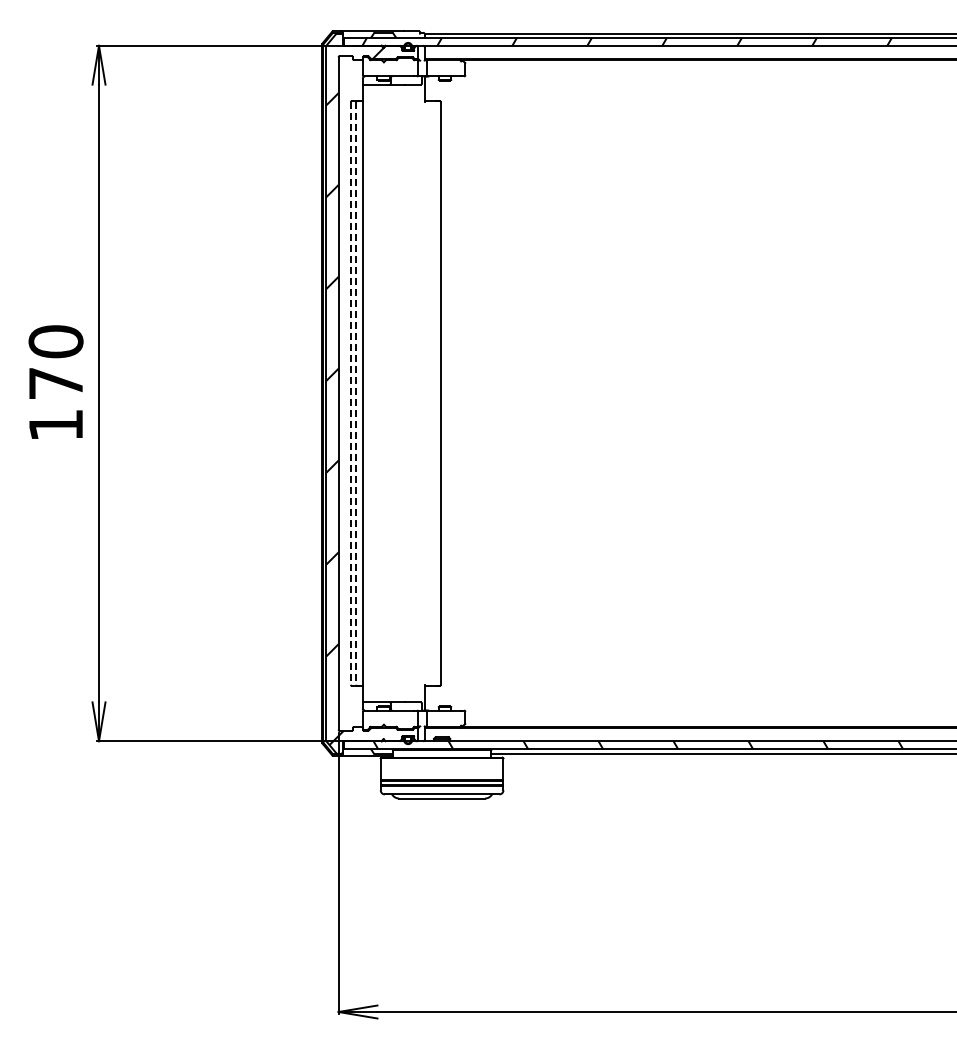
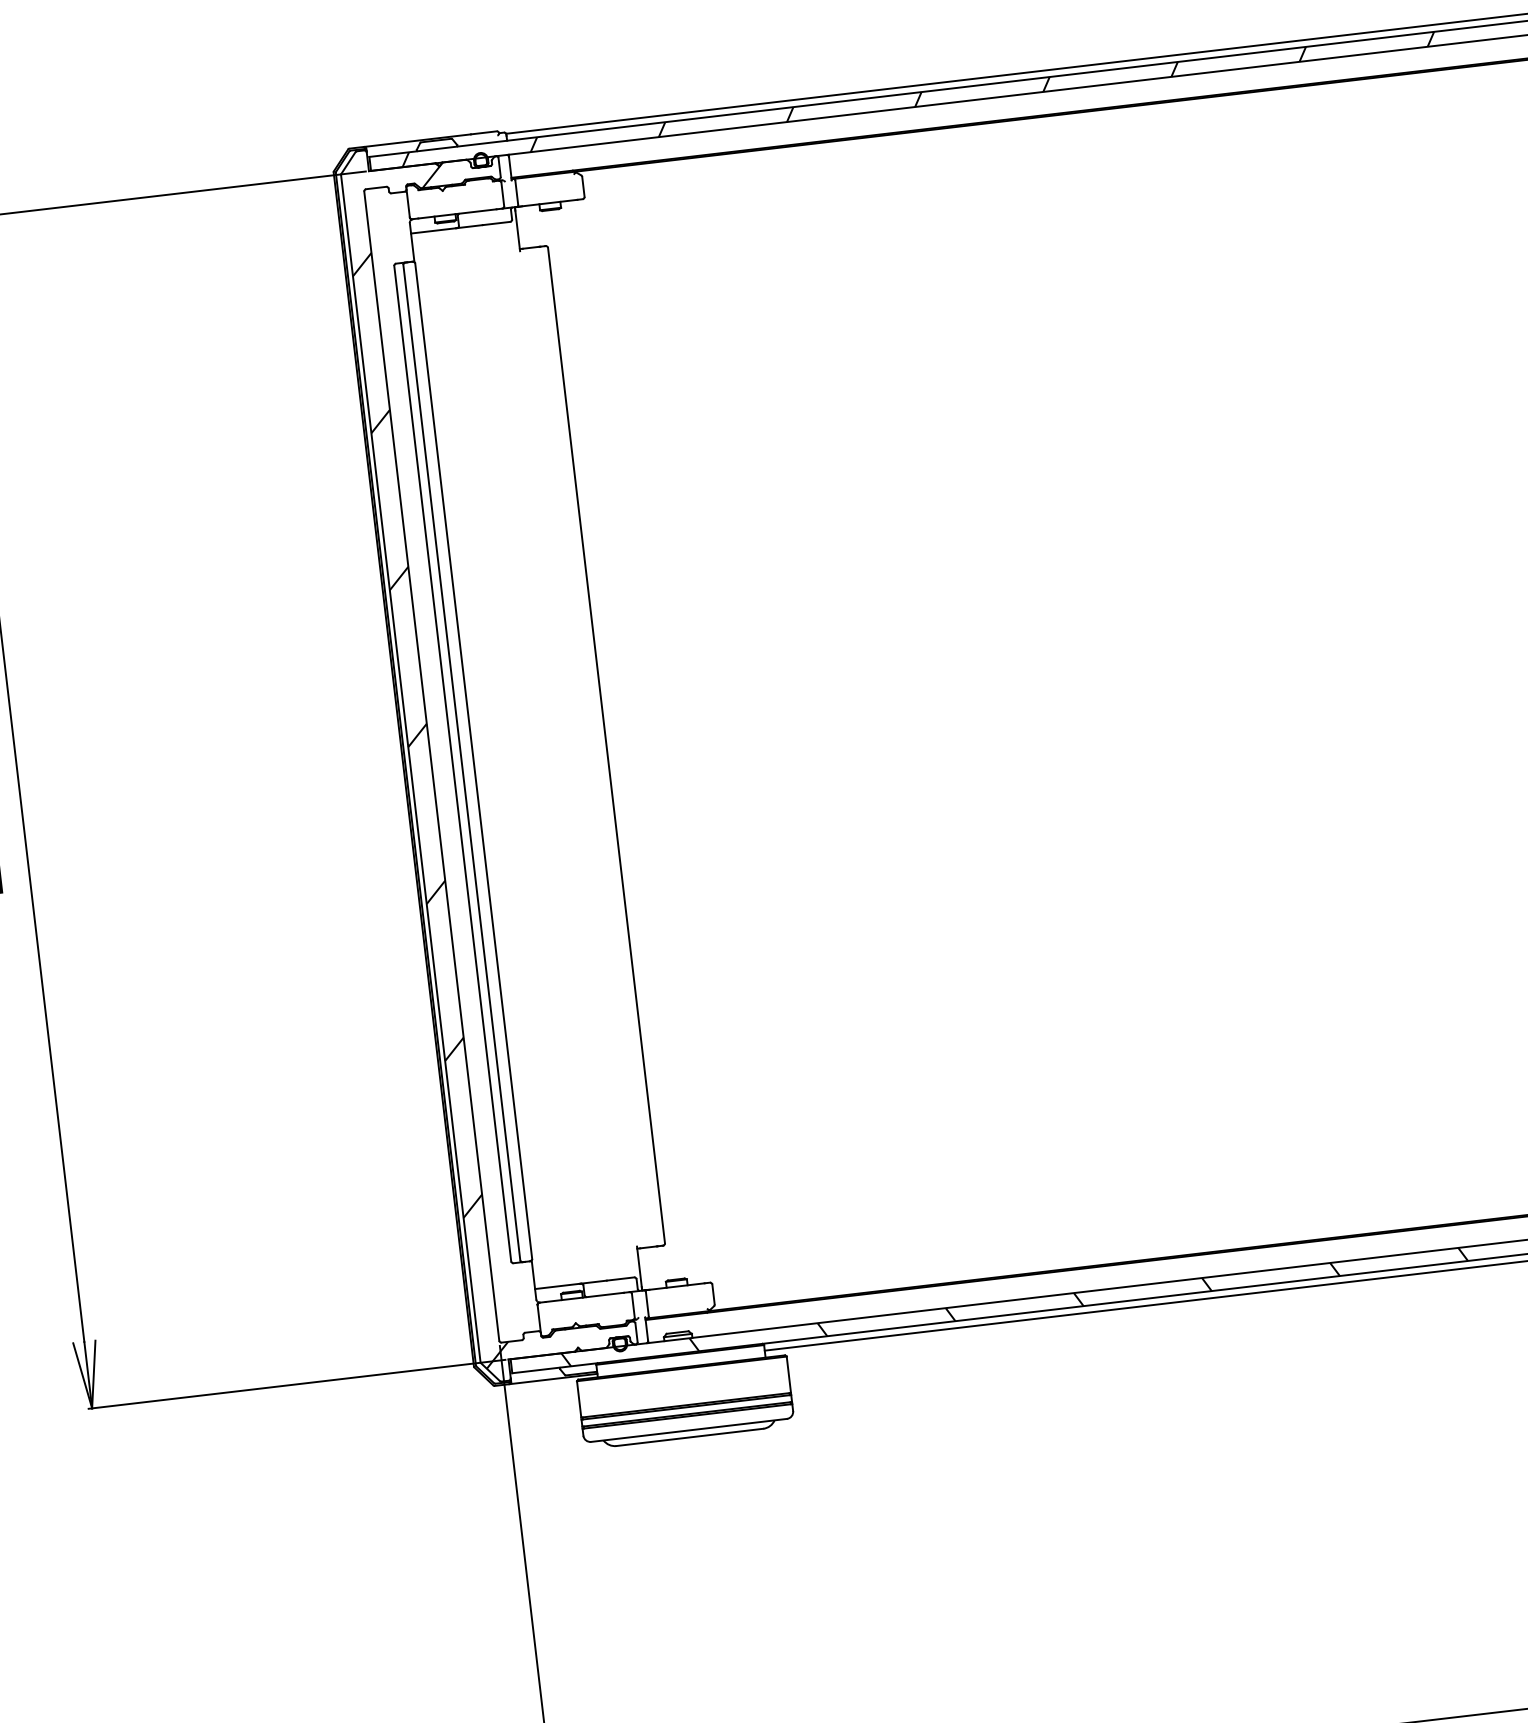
line: (350, 394) -> (452, 765), dashed -> solid
line: (356, 394) -> (462, 764), dashed -> solid

